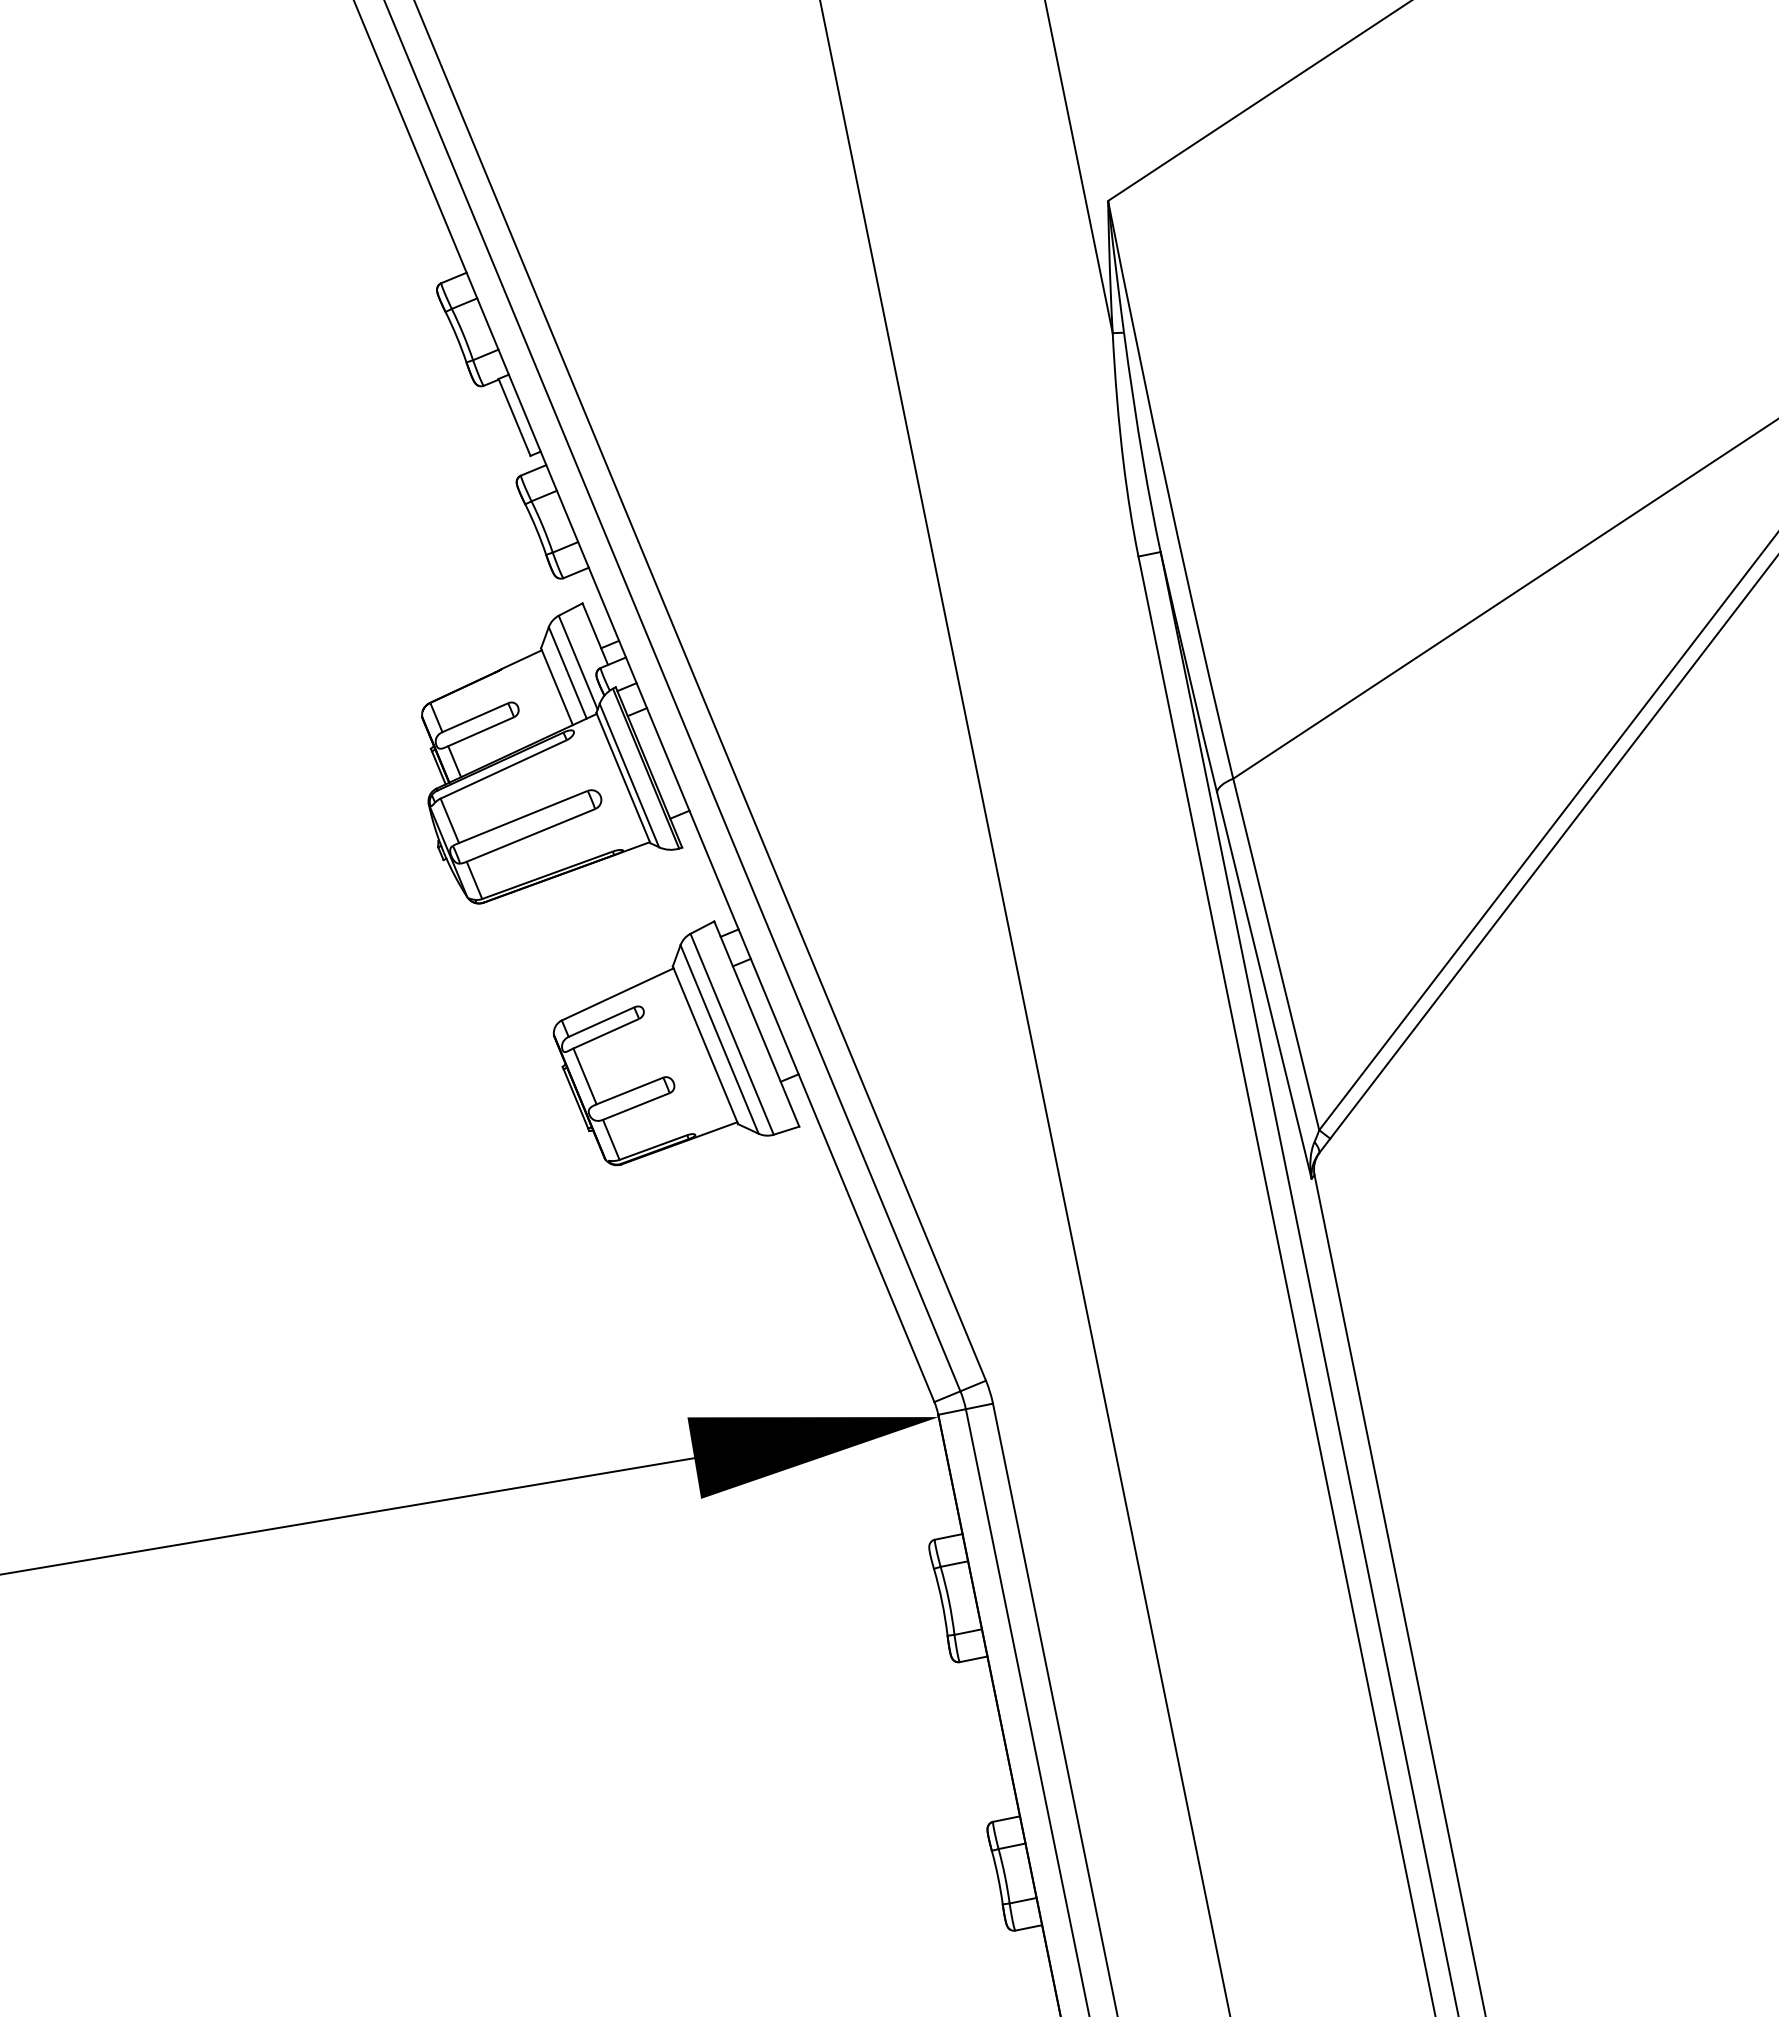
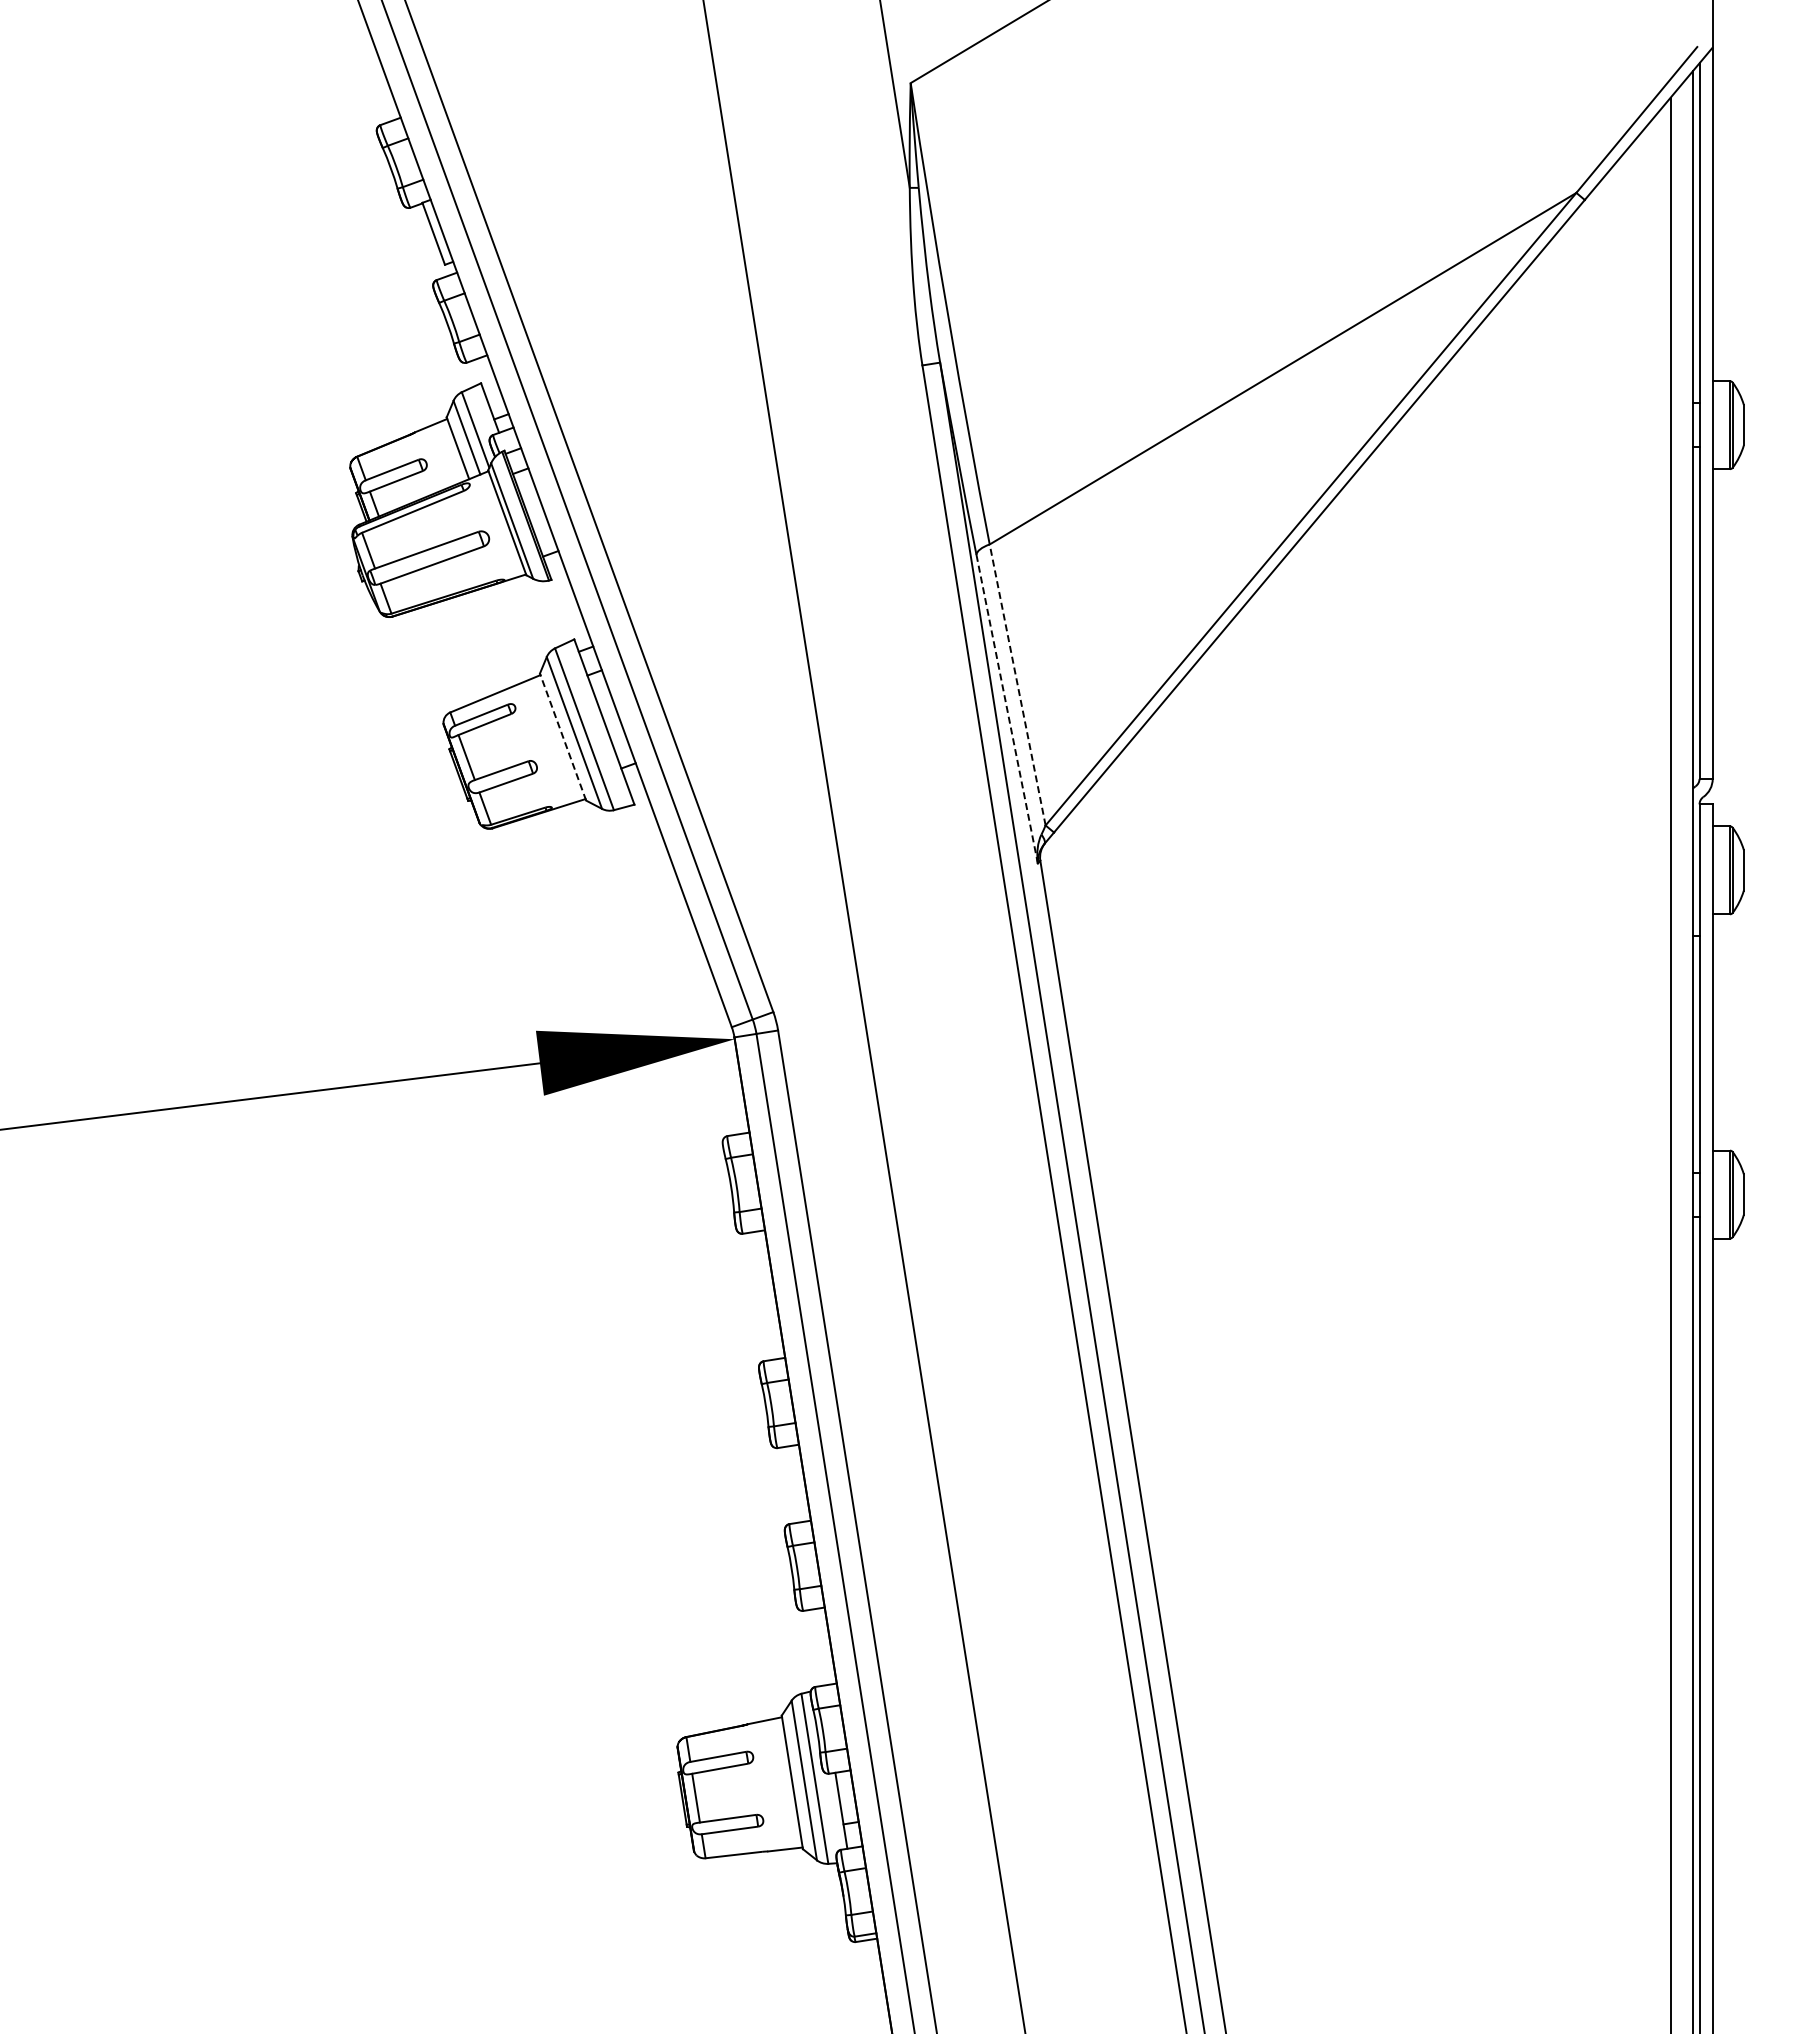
line: (1276, 953) -> (1017, 684), solid -> dashed
line: (1264, 986) -> (1007, 709), solid -> dashed
line: (706, 1045) -> (563, 737), solid -> dashed

